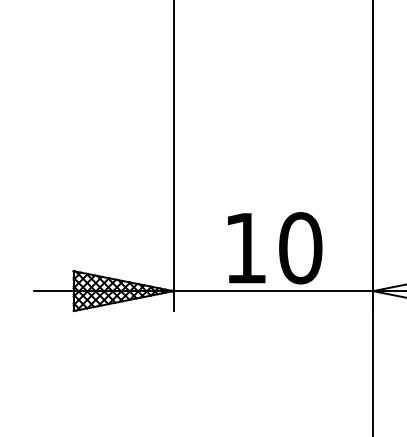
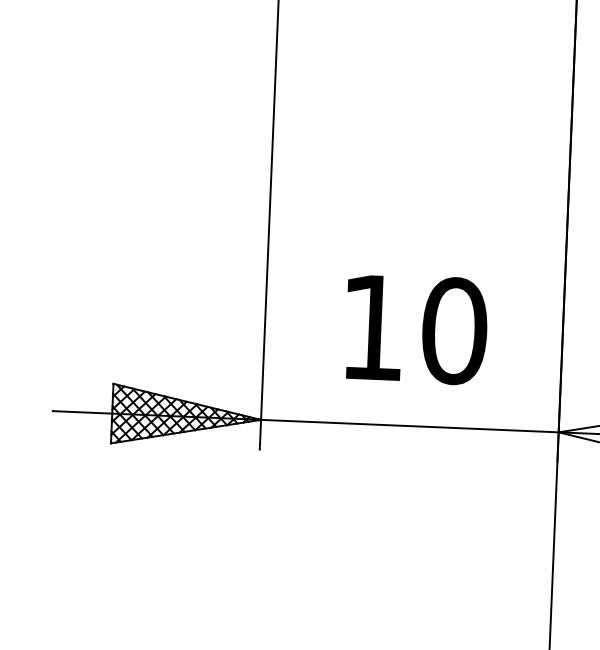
text: (275, 248) -> (417, 329), moved

